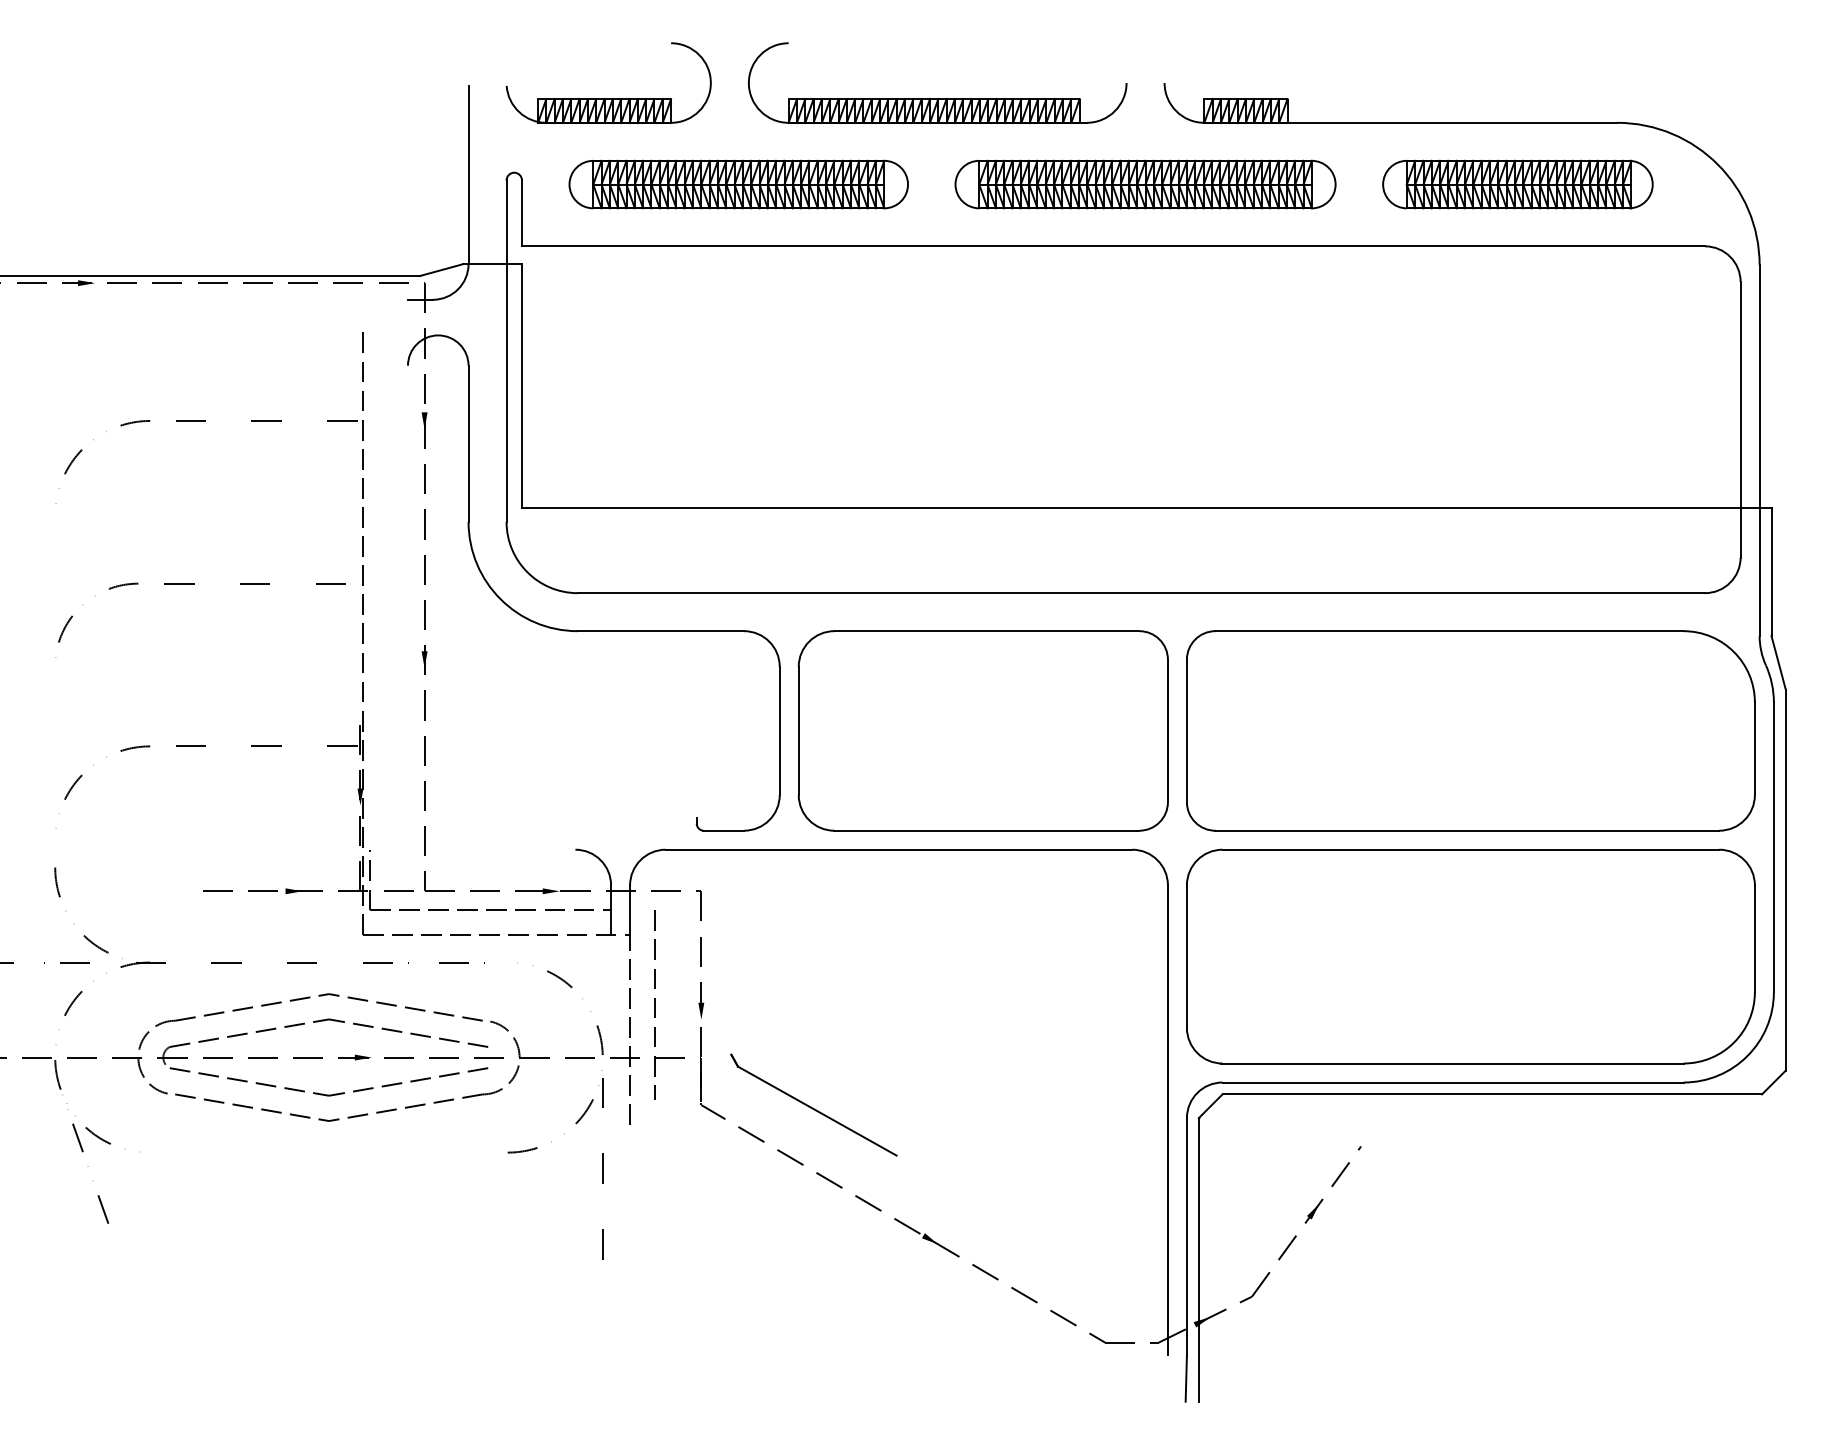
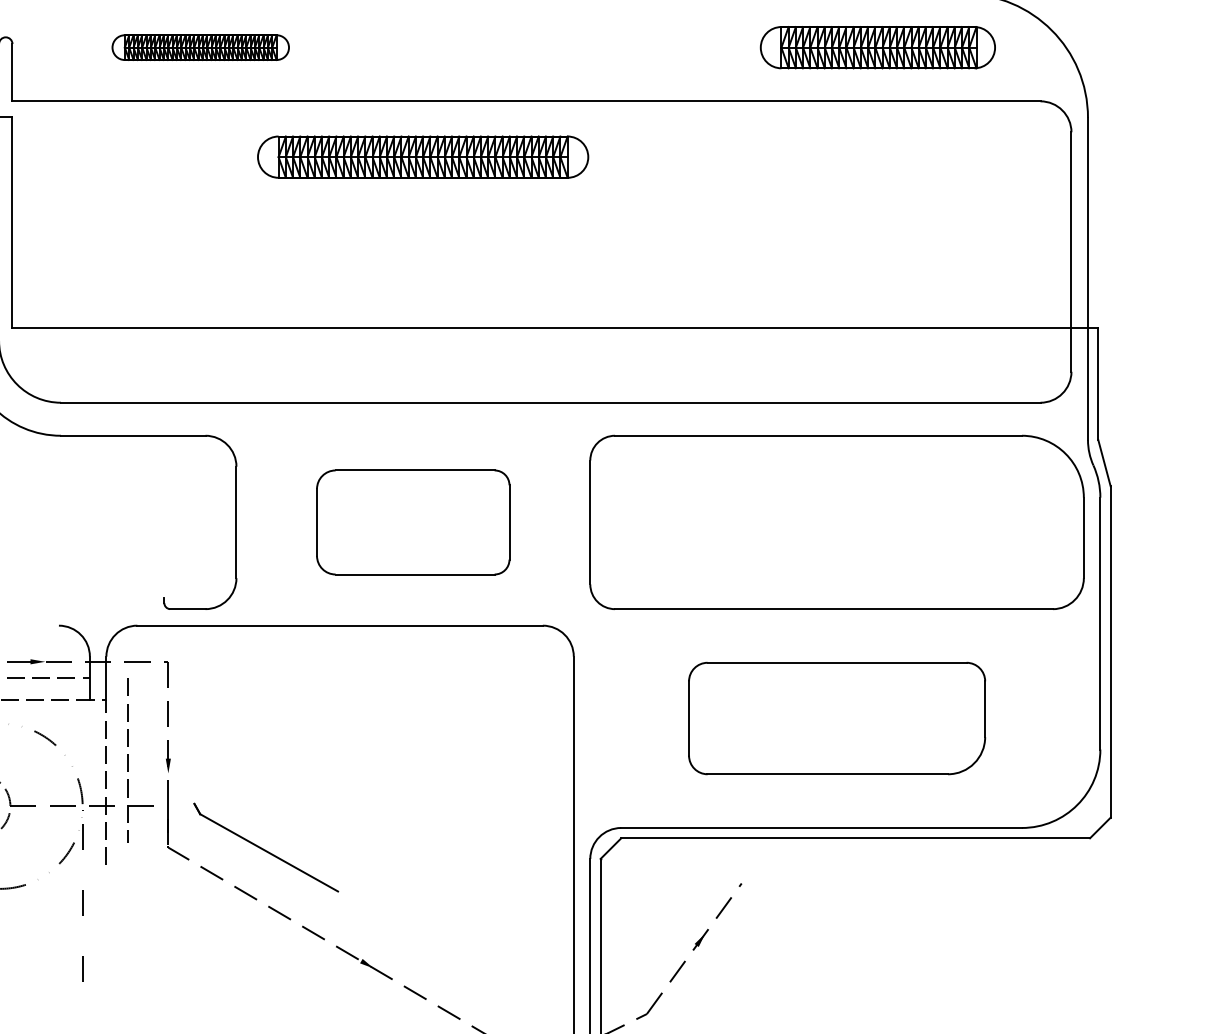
part: (738, 184) -> (200, 47), size x0.6
part: (1145, 184) -> (423, 157), moved
part: (982, 730) -> (412, 522), size x0.6
part: (1470, 956) -> (836, 718), size x0.6

